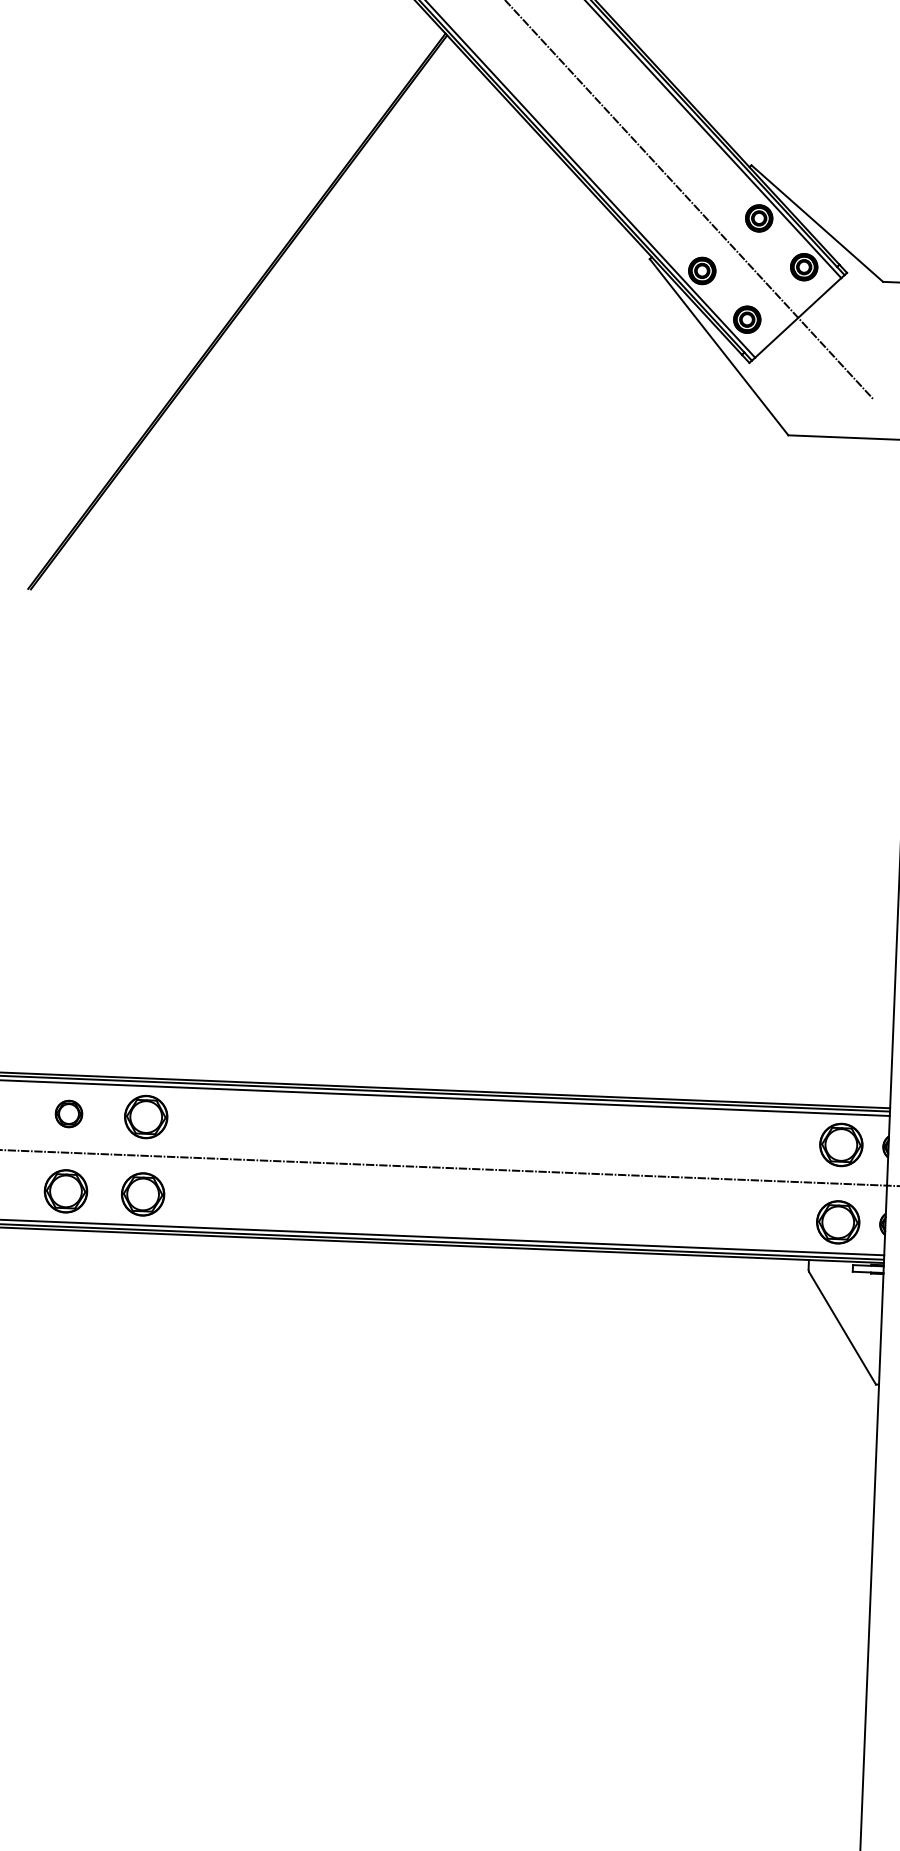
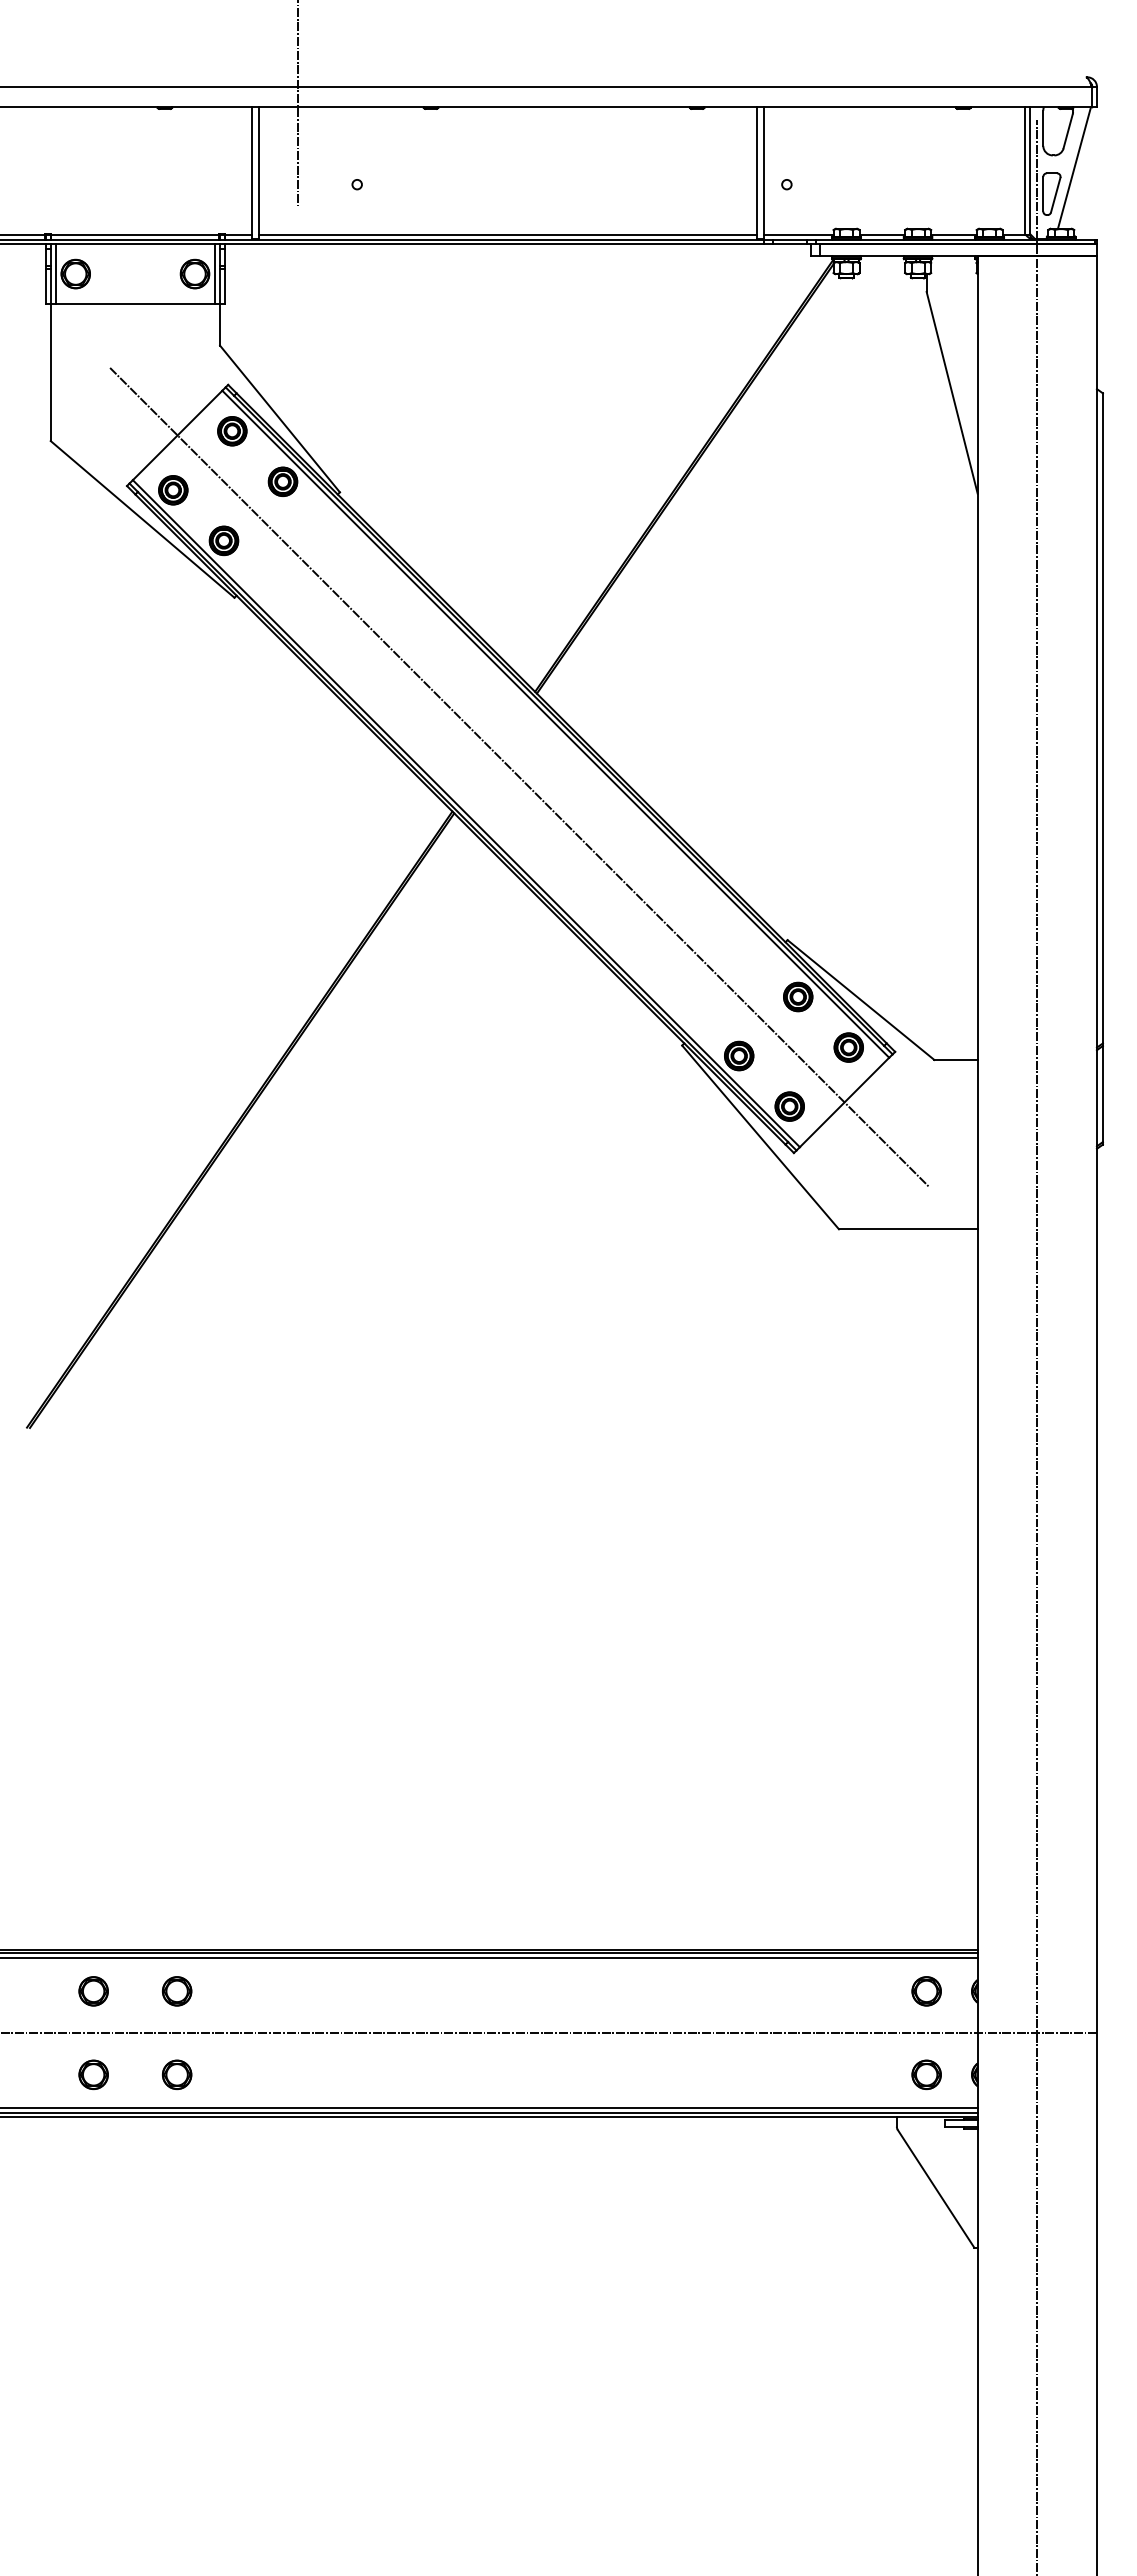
part: (146, 1117) -> (177, 1991), size x0.62
part: (841, 1145) -> (926, 1991), size x0.62
part: (65, 1191) -> (93, 2074), size x0.62
part: (143, 1194) -> (177, 2074), size x0.62
part: (838, 1222) -> (926, 2074), size x0.62

